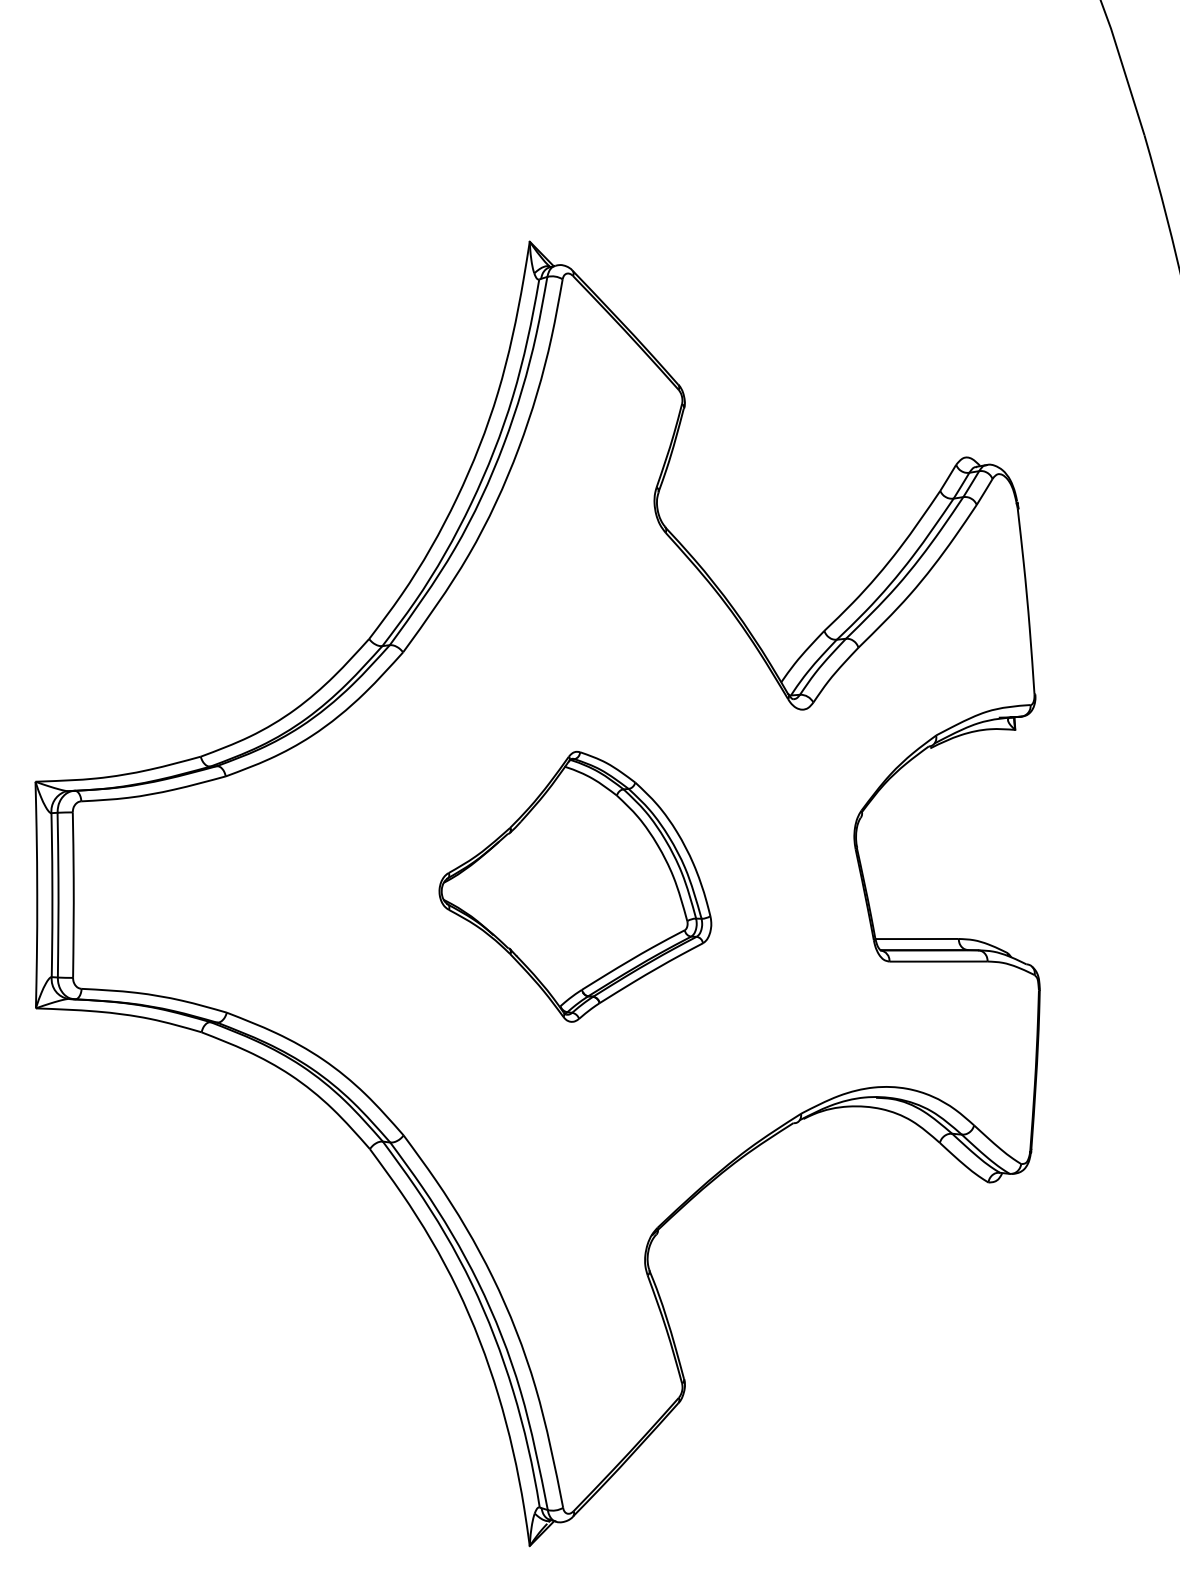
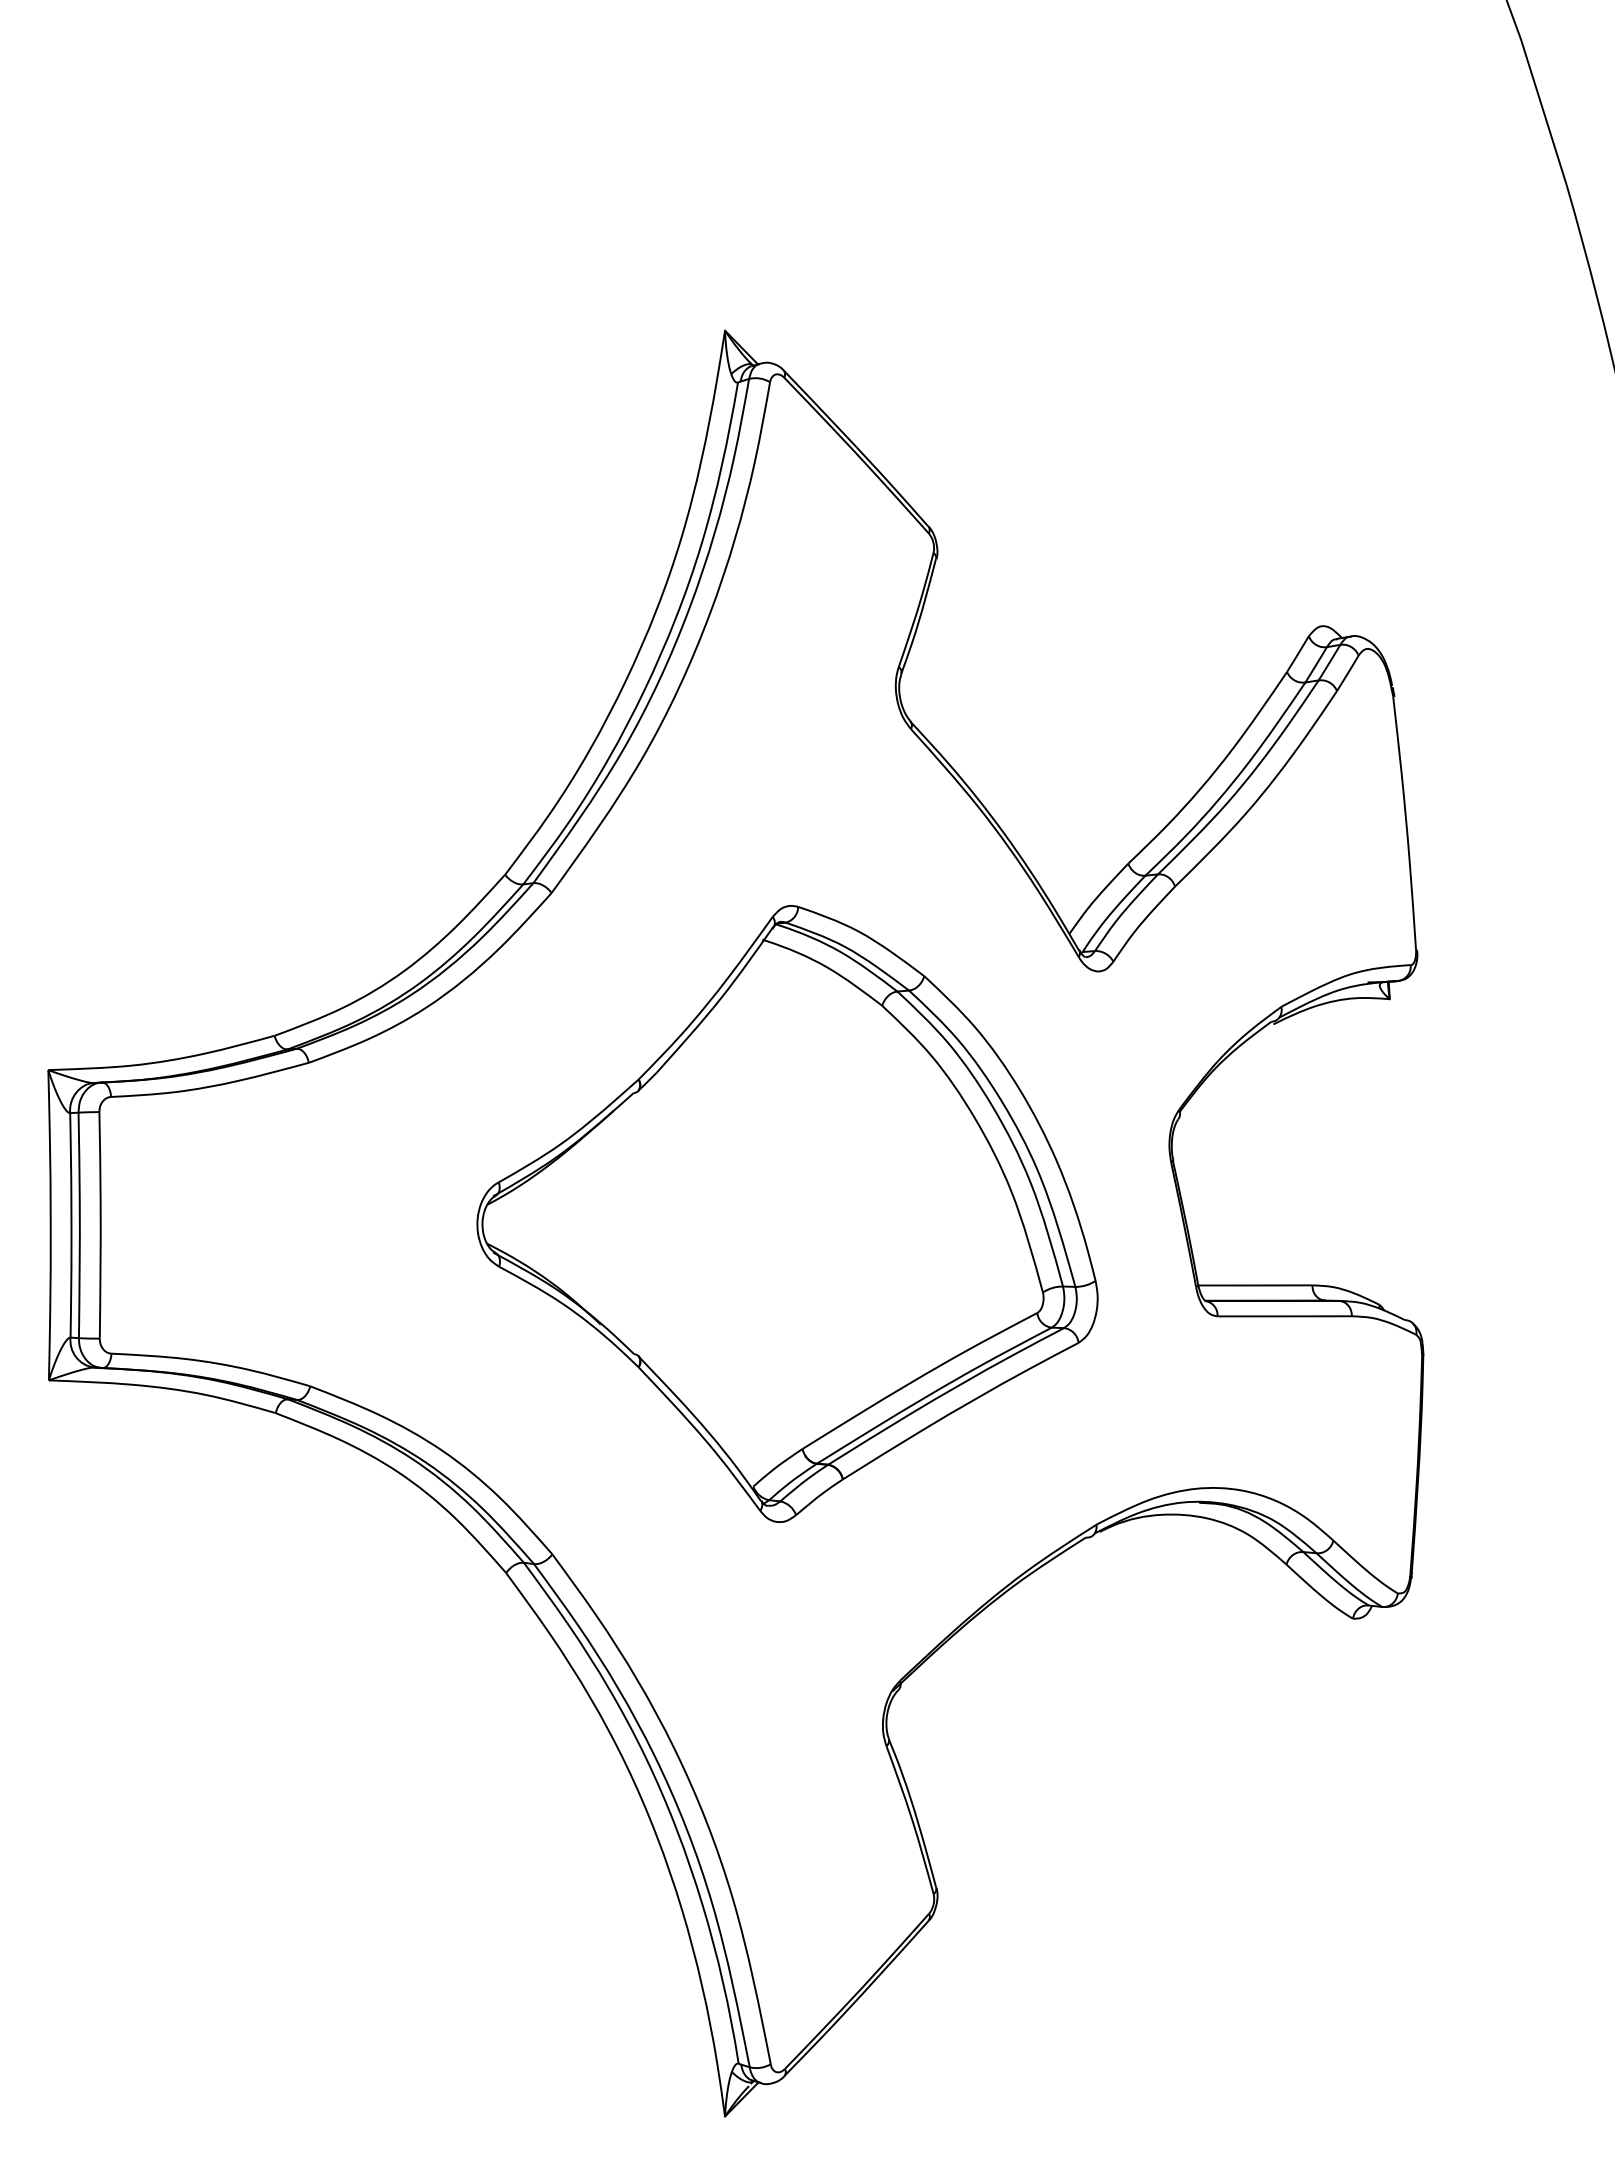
part: (575, 886) -> (787, 1213), size x1.67

